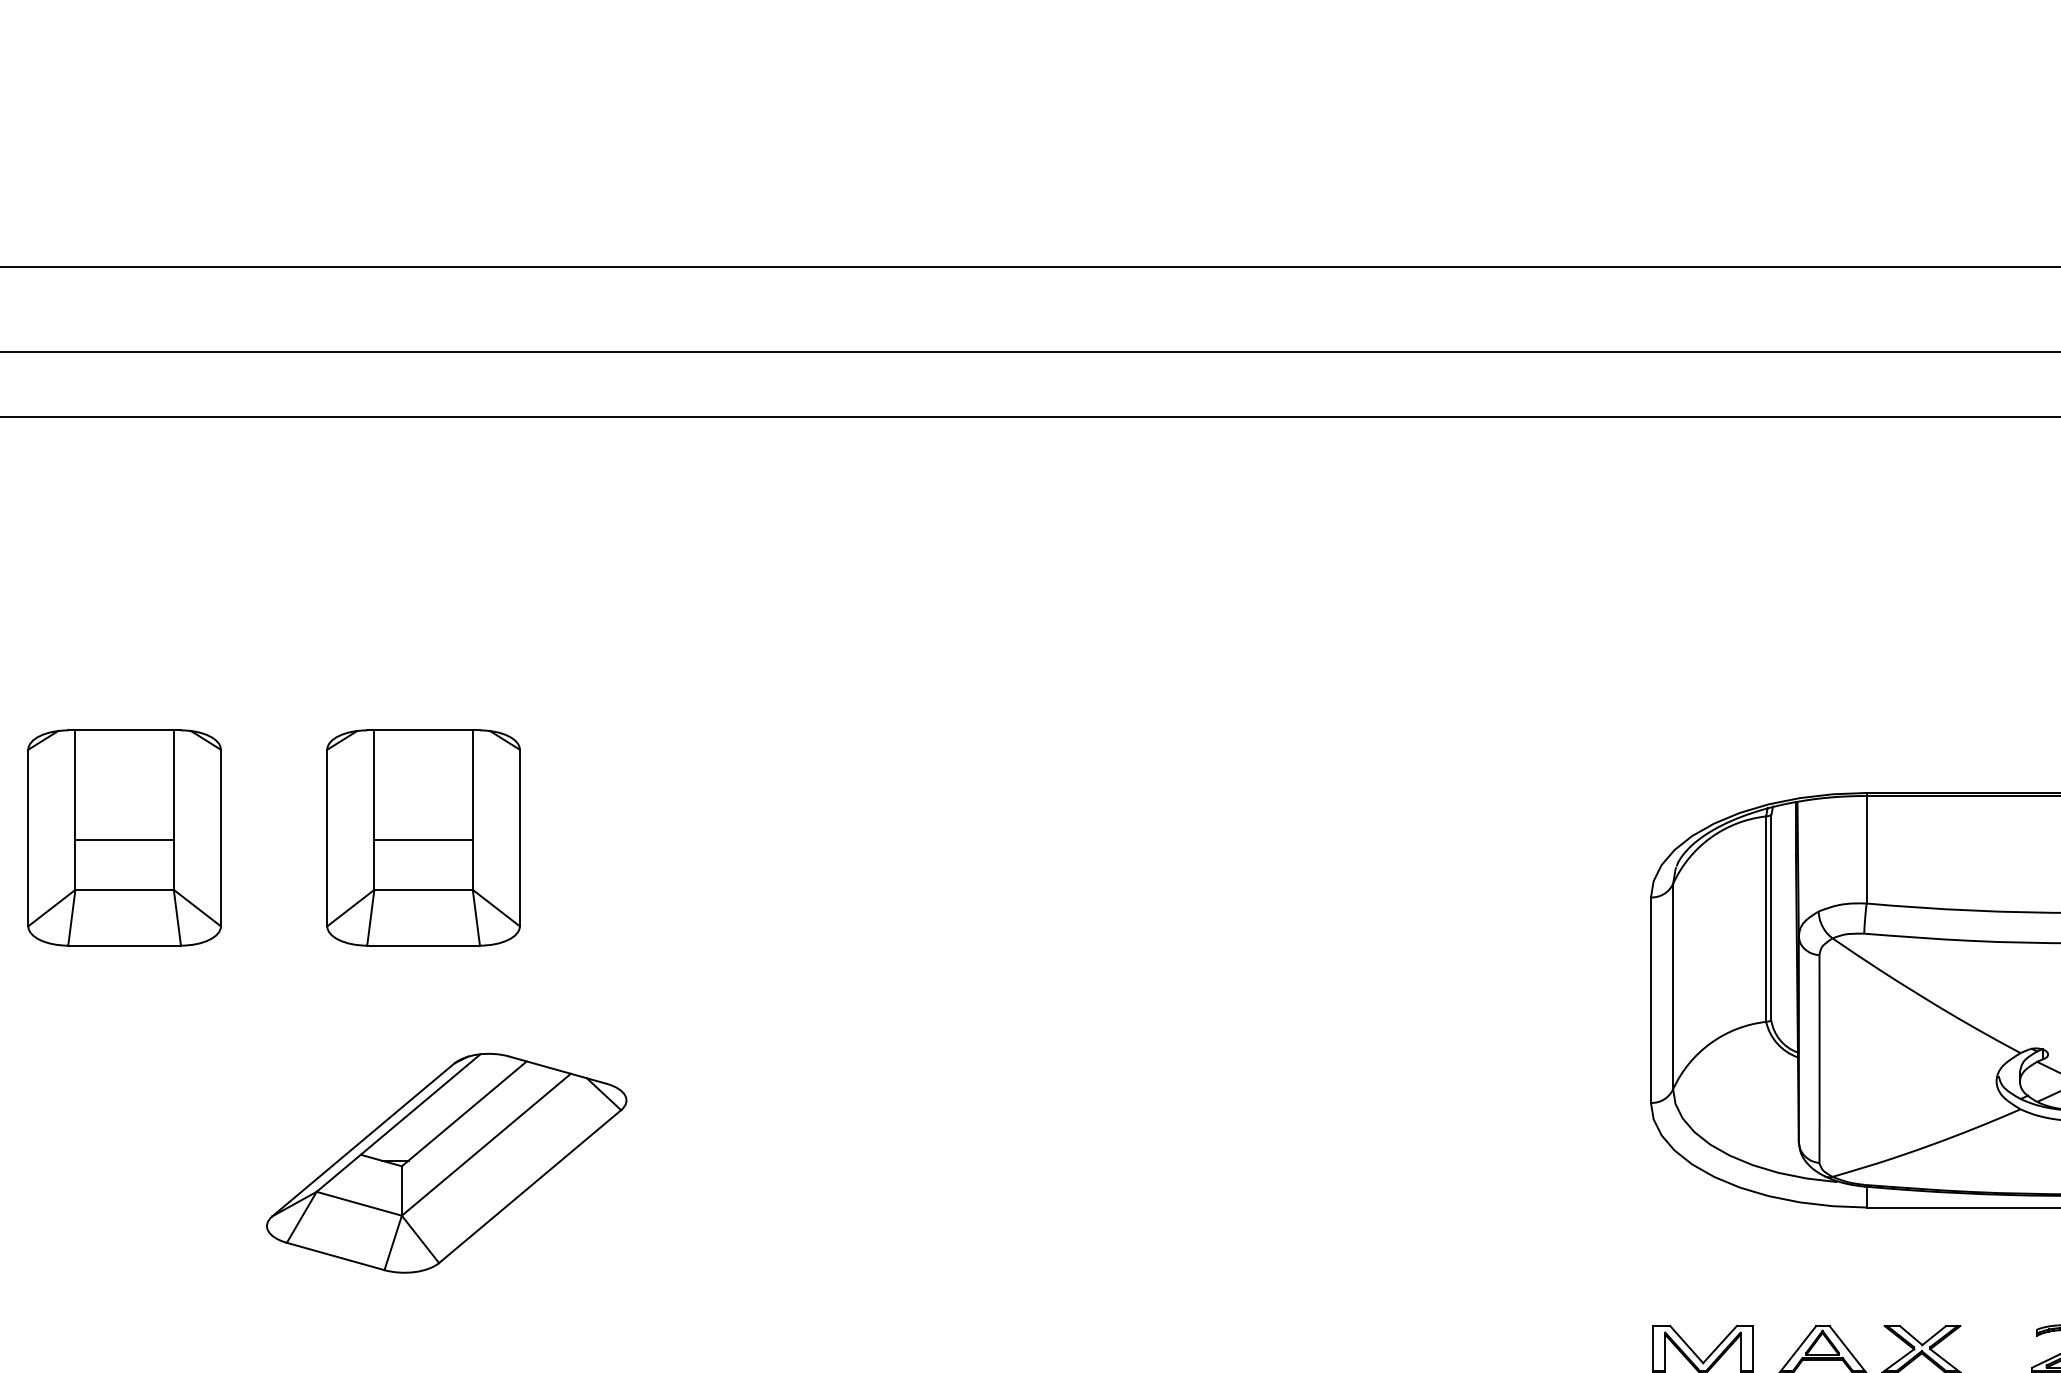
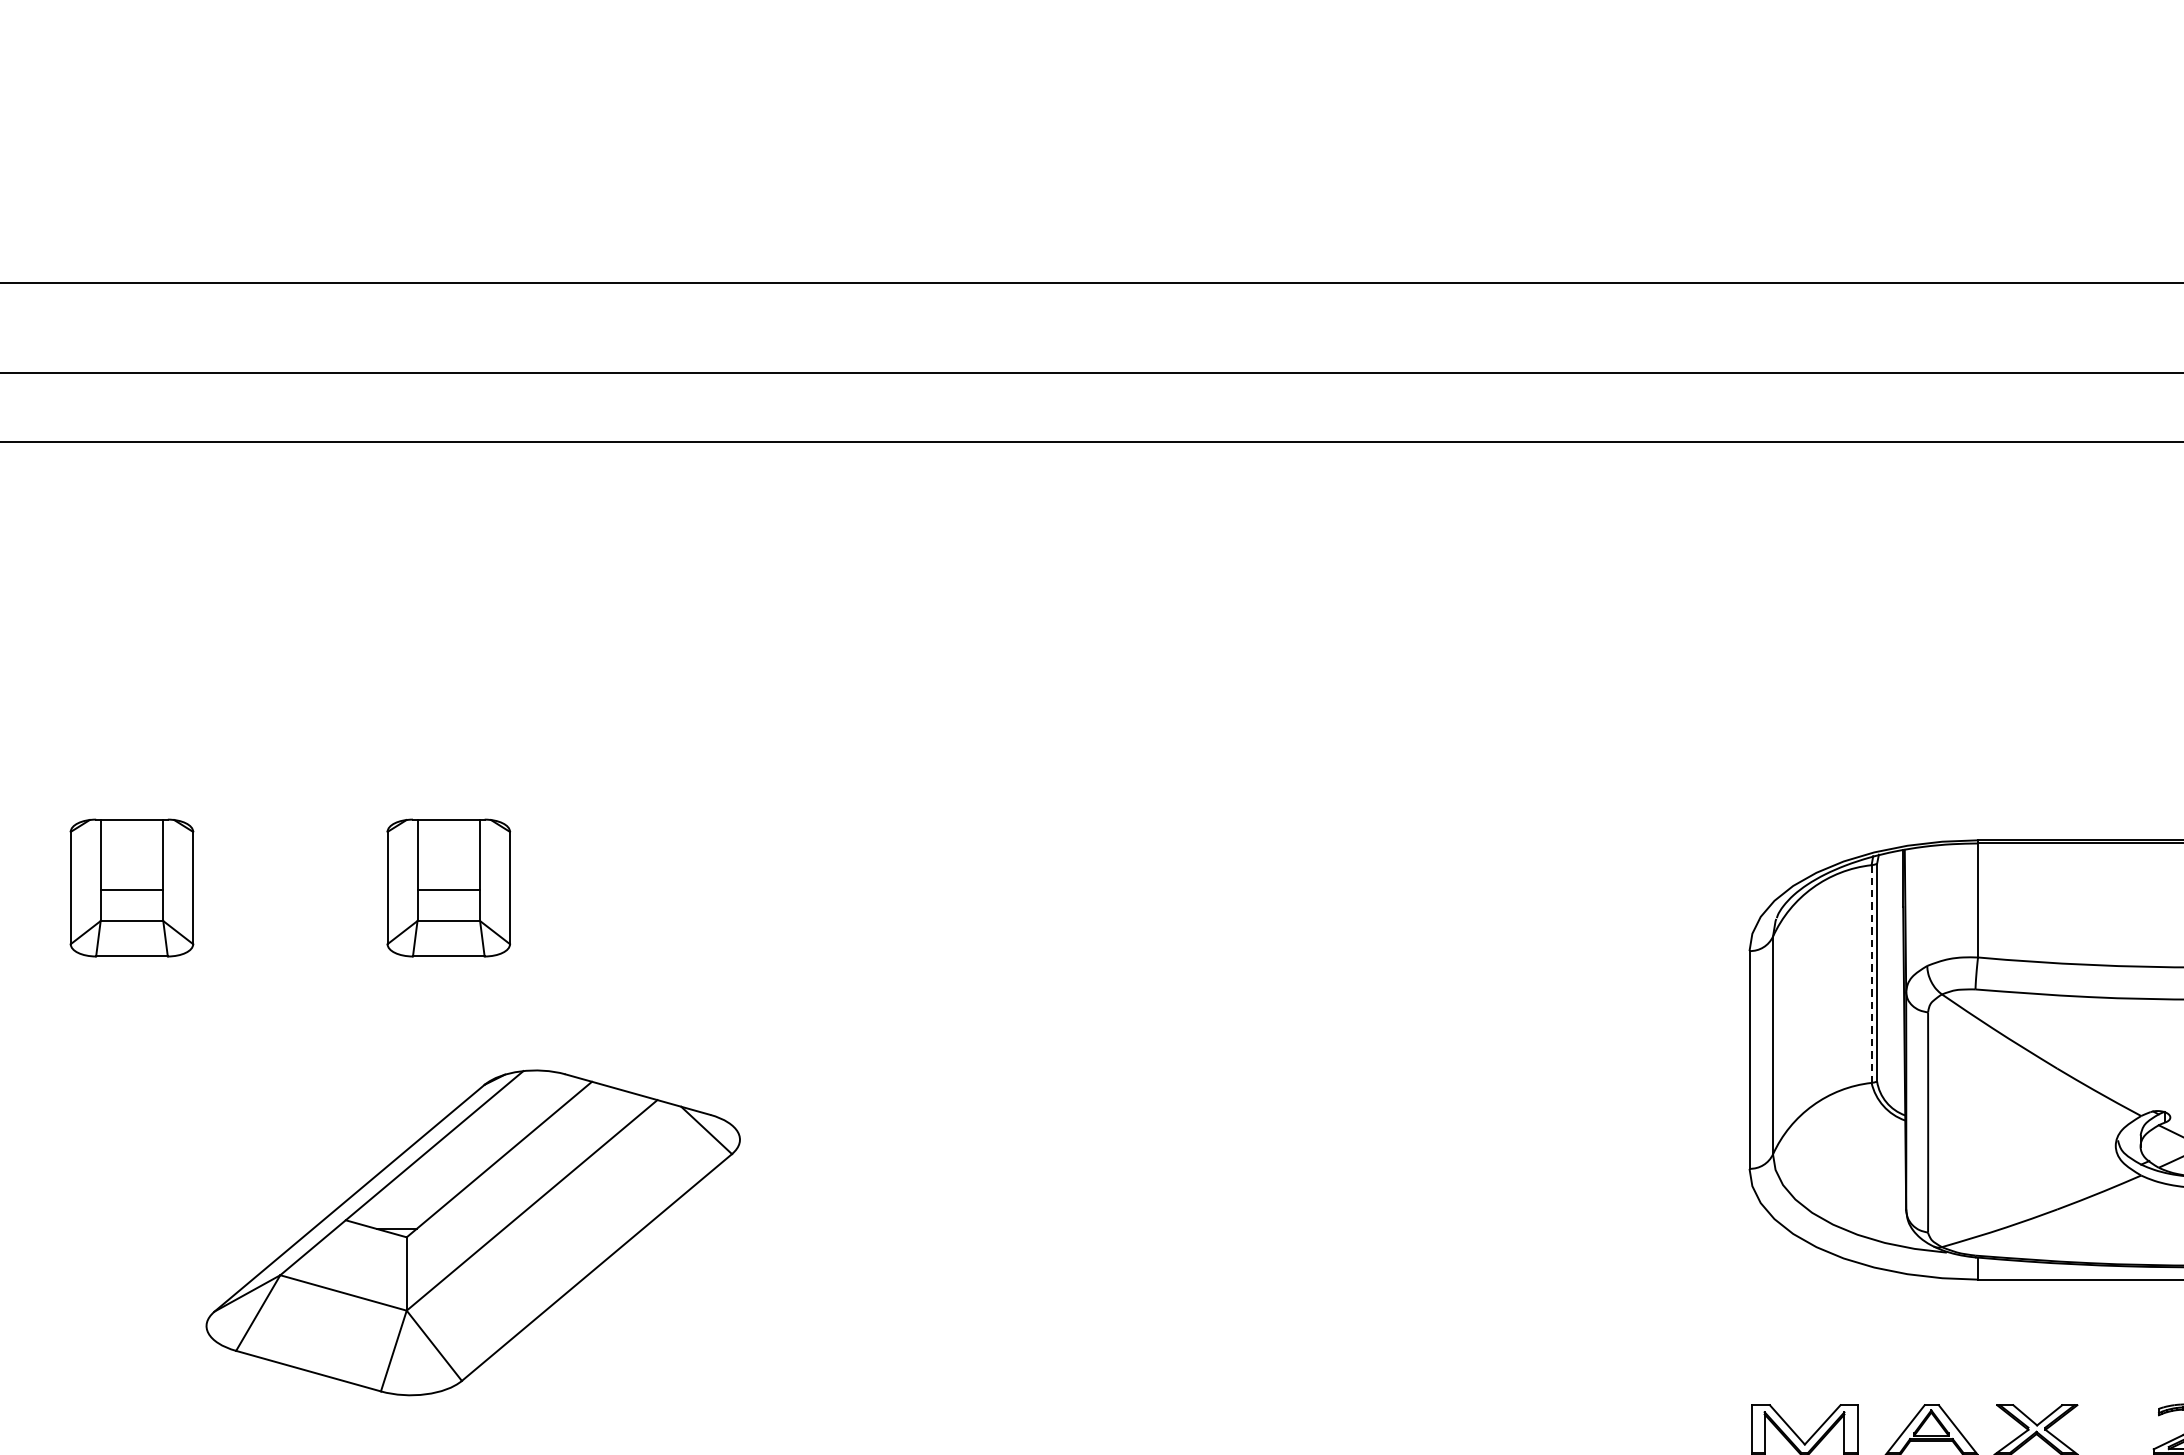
part: (124, 837) -> (131, 887), size x0.6
part: (423, 837) -> (448, 887), size x0.6
line: (1766, 919) -> (1871, 974), solid -> dashed
part: (446, 1162) -> (473, 1231), size x1.4

